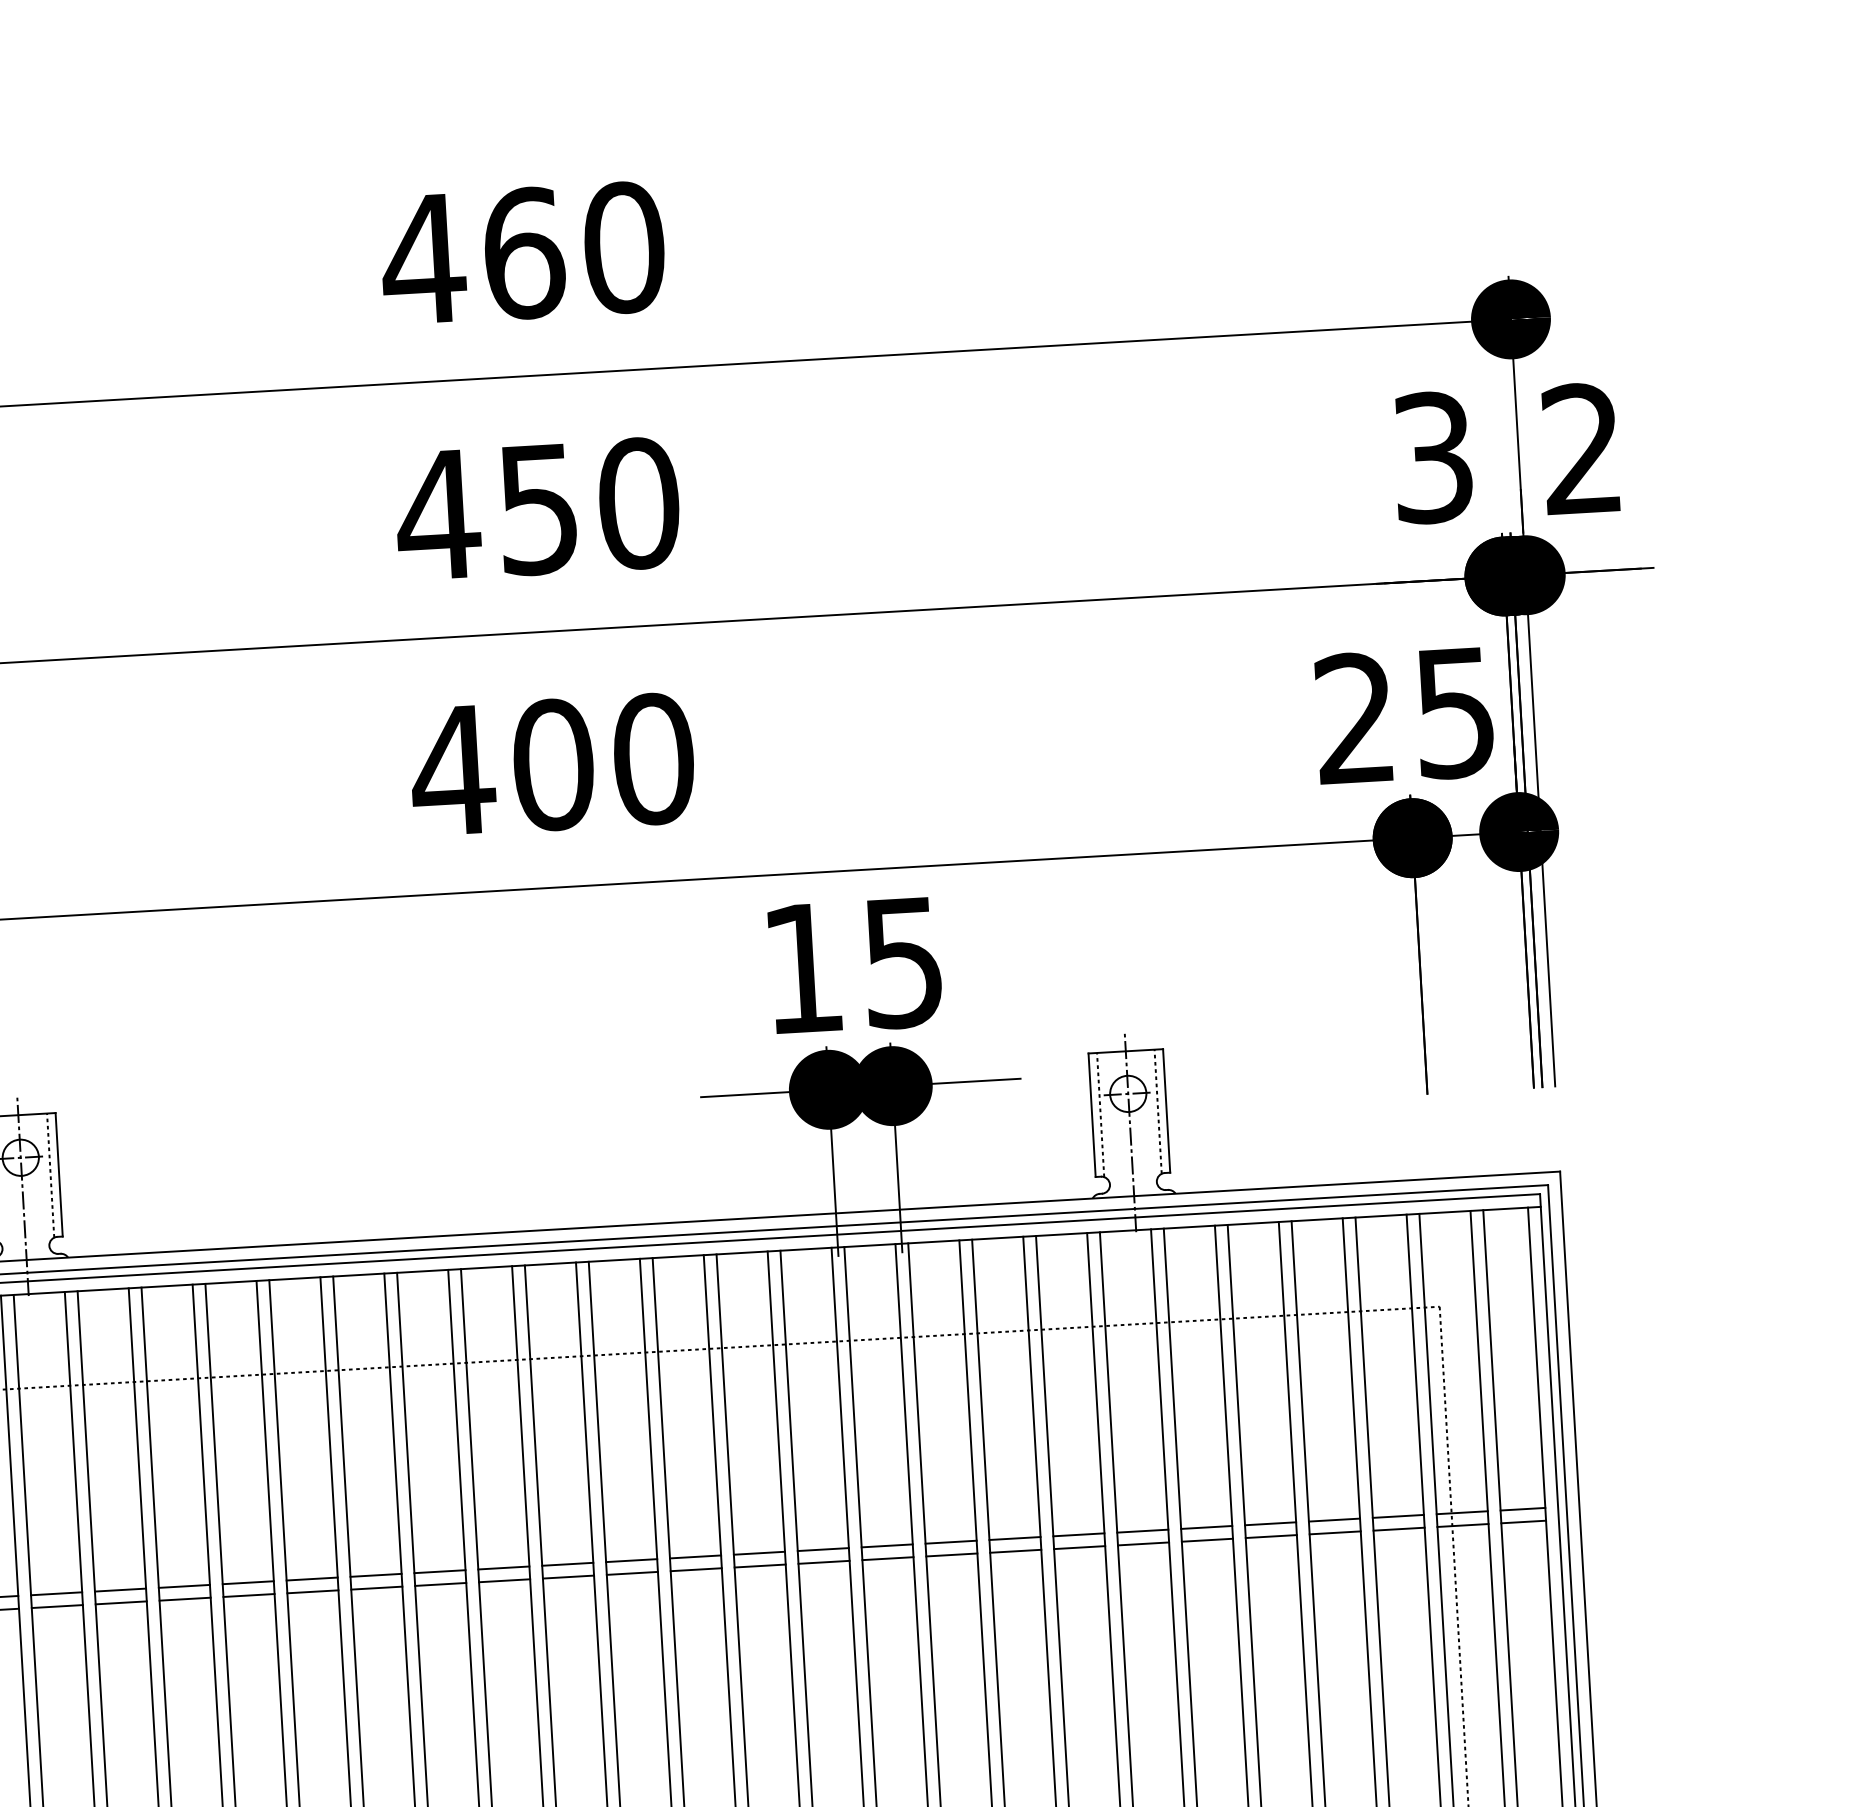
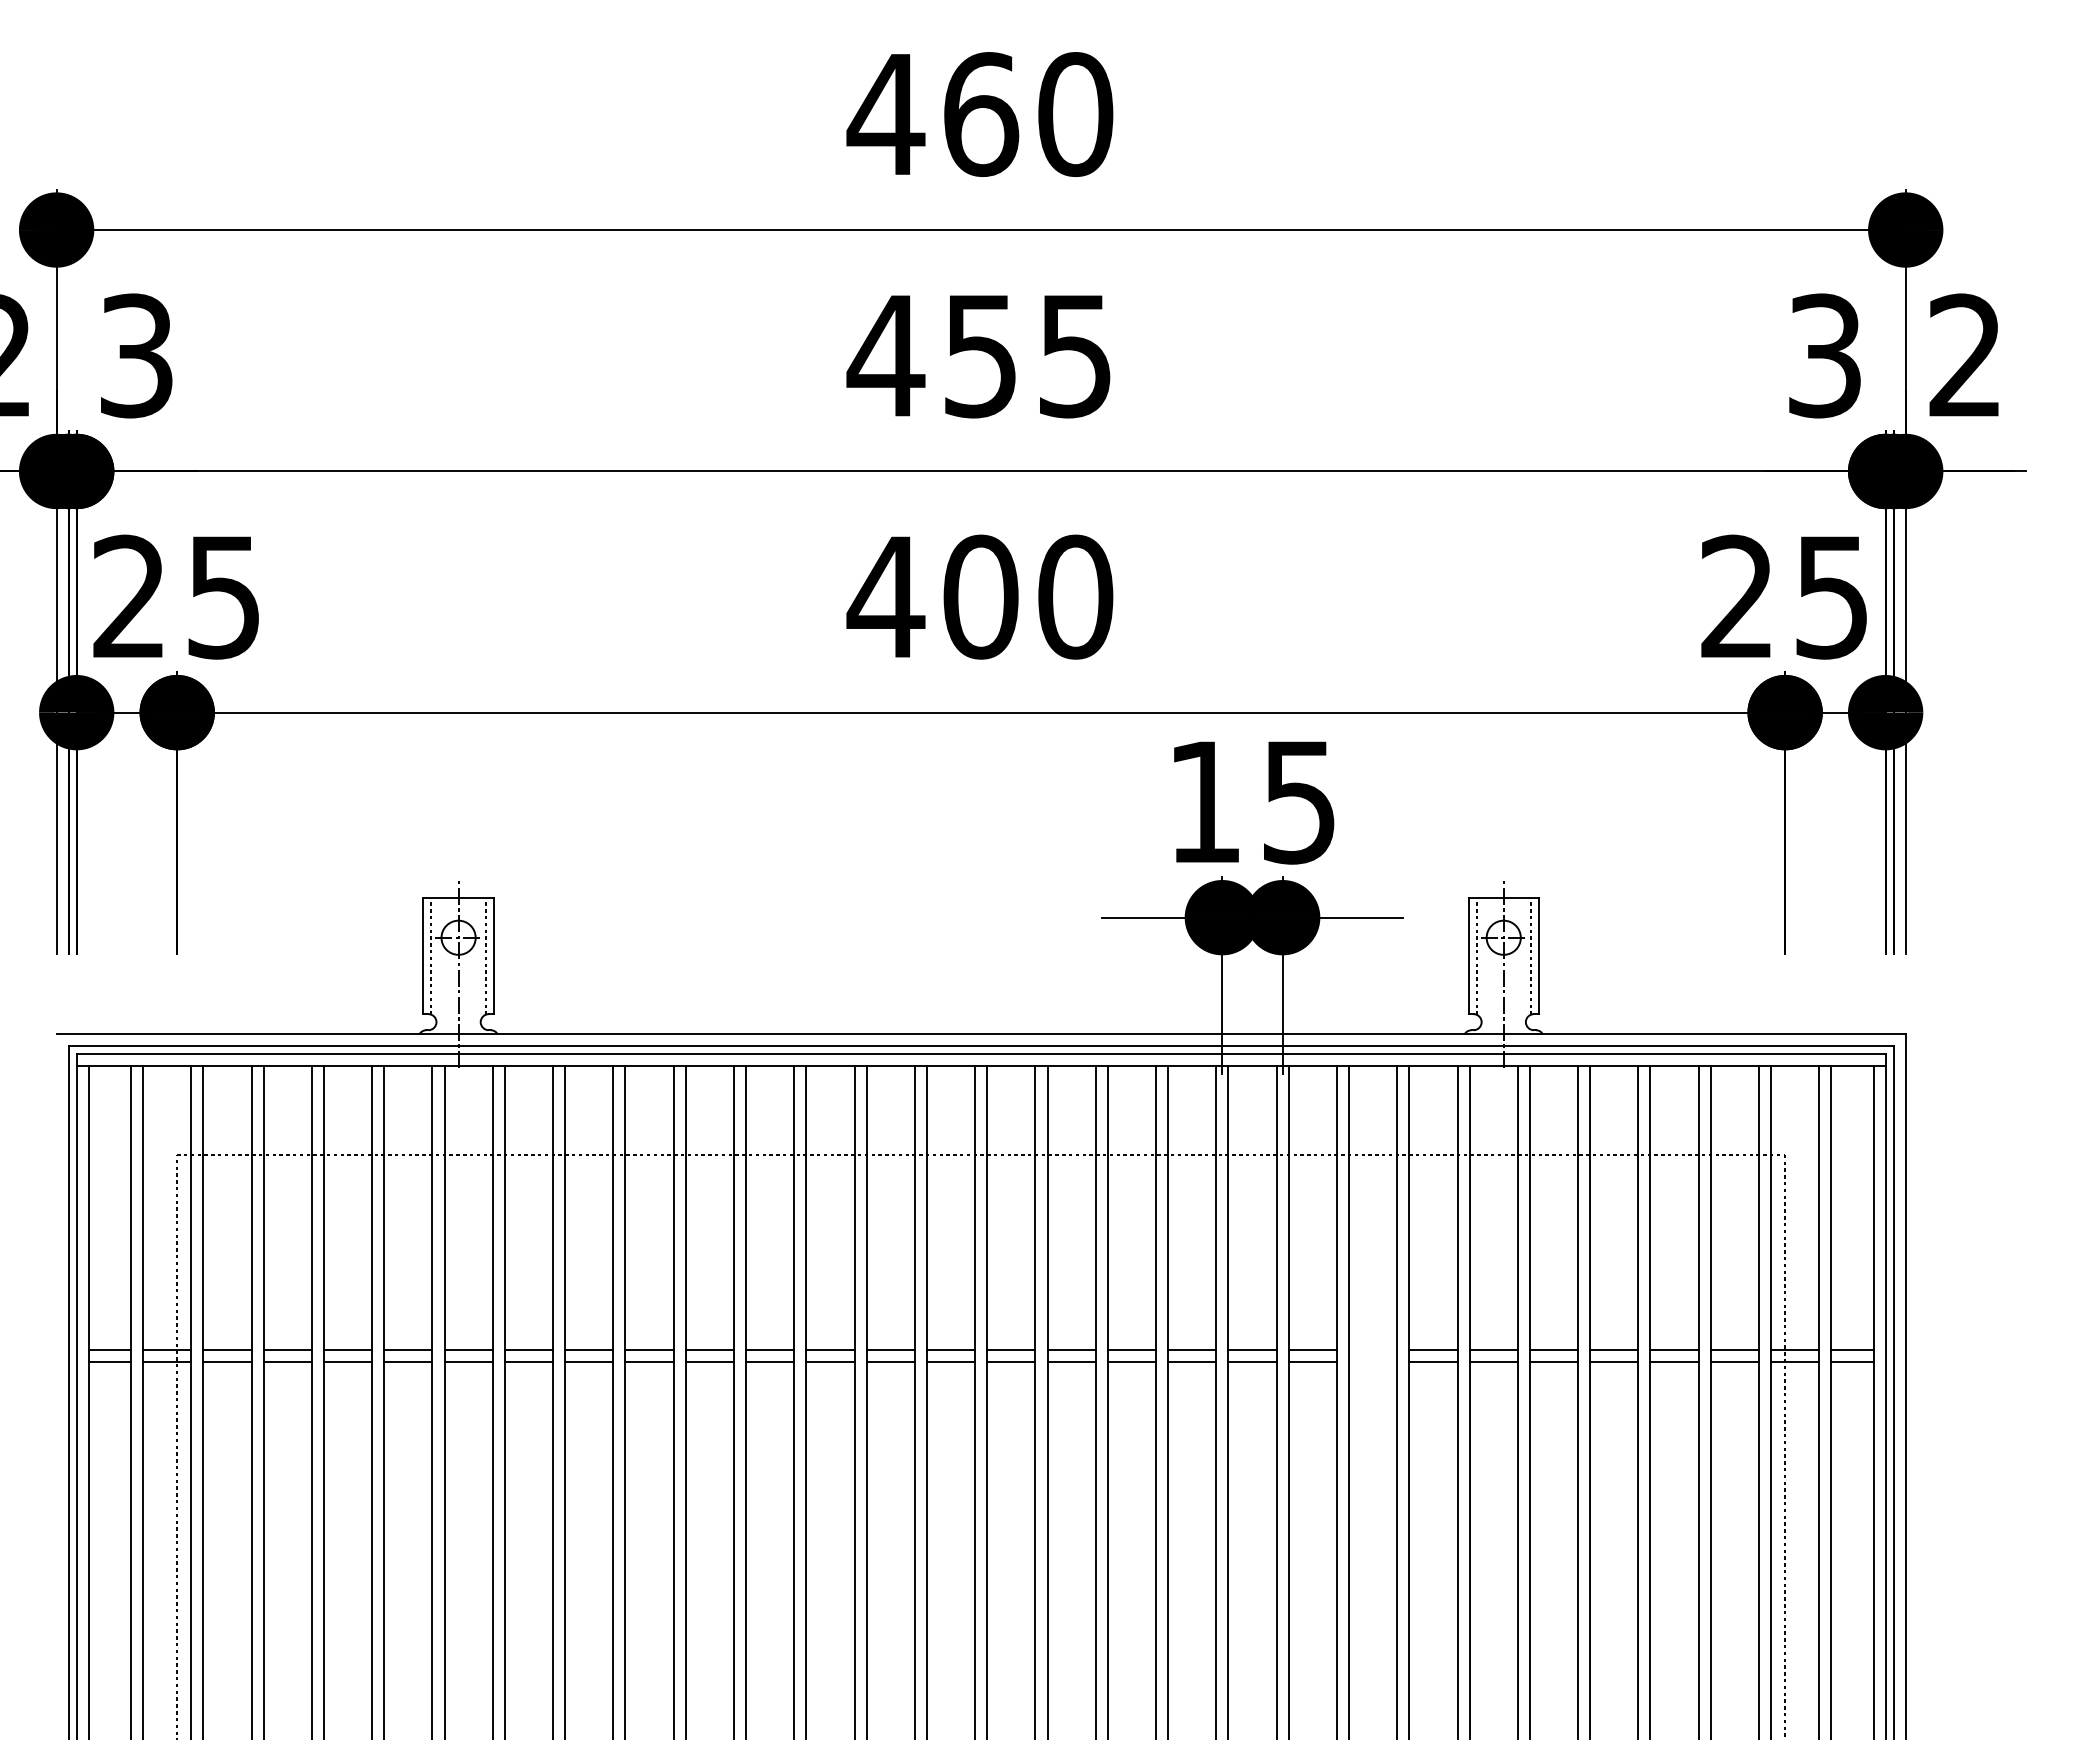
text: (638, 503) -> (1075, 355), 450 -> 455
line: (1014, 1538) -> (1372, 1349), removed
line: (1015, 1550) -> (1372, 1361), removed

